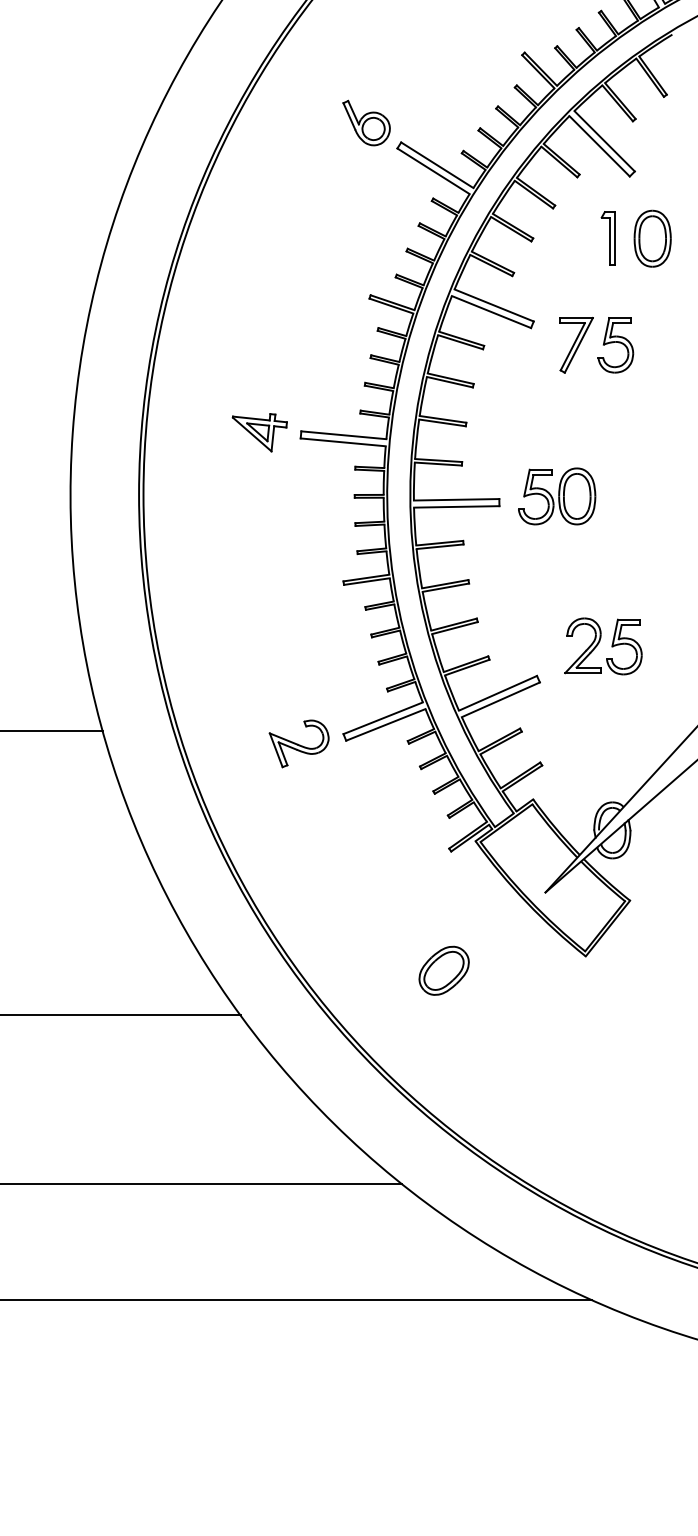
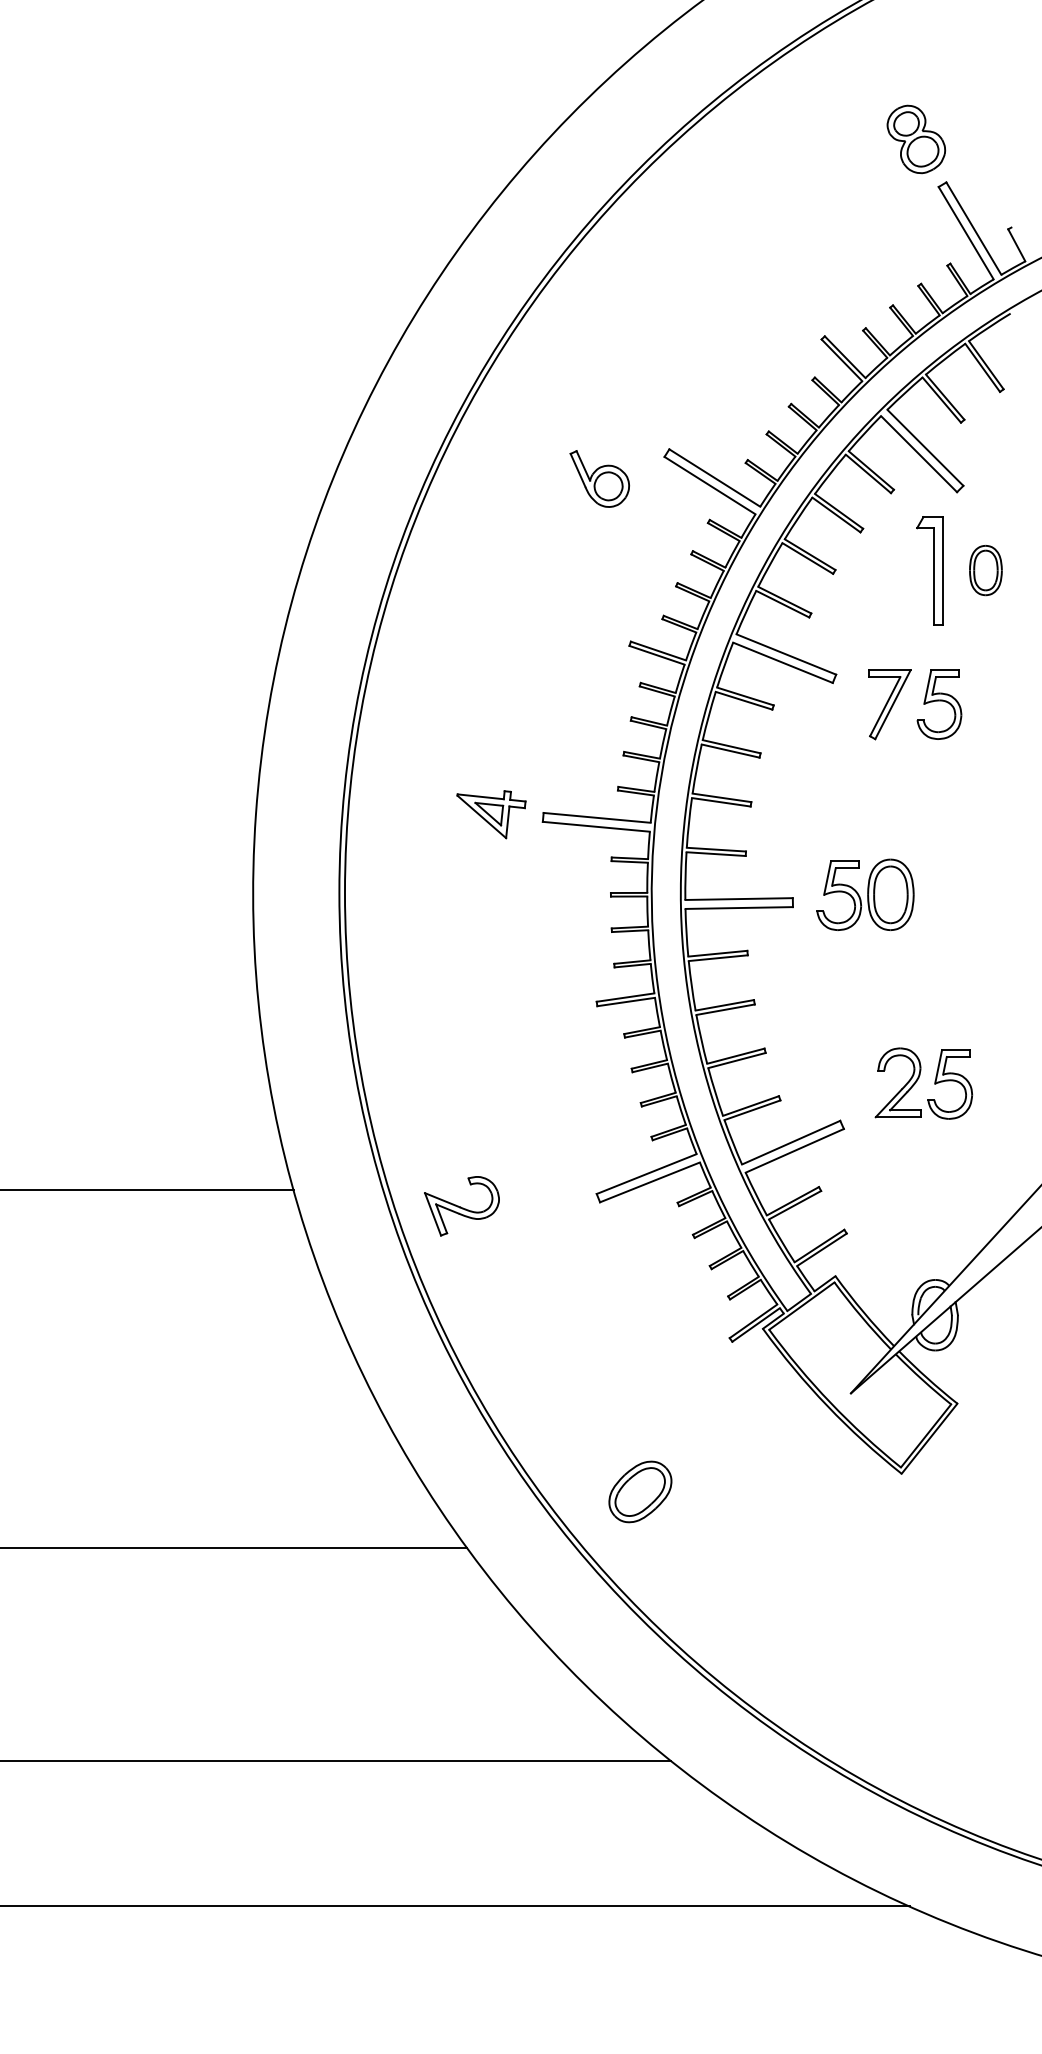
part: (366, 122) -> (599, 478), moved
part: (607, 237) -> (929, 569), size x1.6
part: (652, 238) -> (985, 570), size x0.7
part: (298, 744) -> (461, 1206), moved
part: (444, 970) -> (640, 1491), moved

